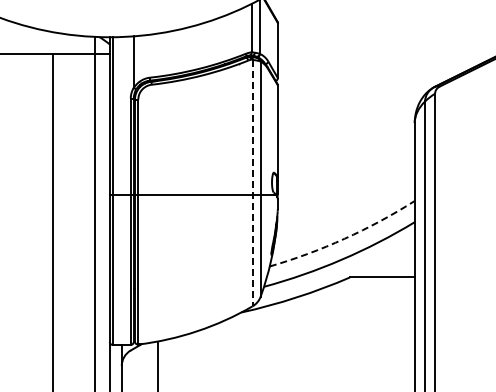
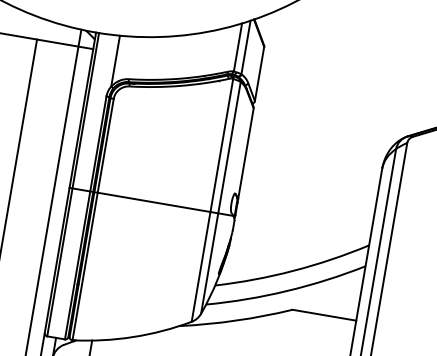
line: (252, 183) -> (212, 200), dashed -> solid
arc: (344, 238) -> (293, 270), dashed -> solid

